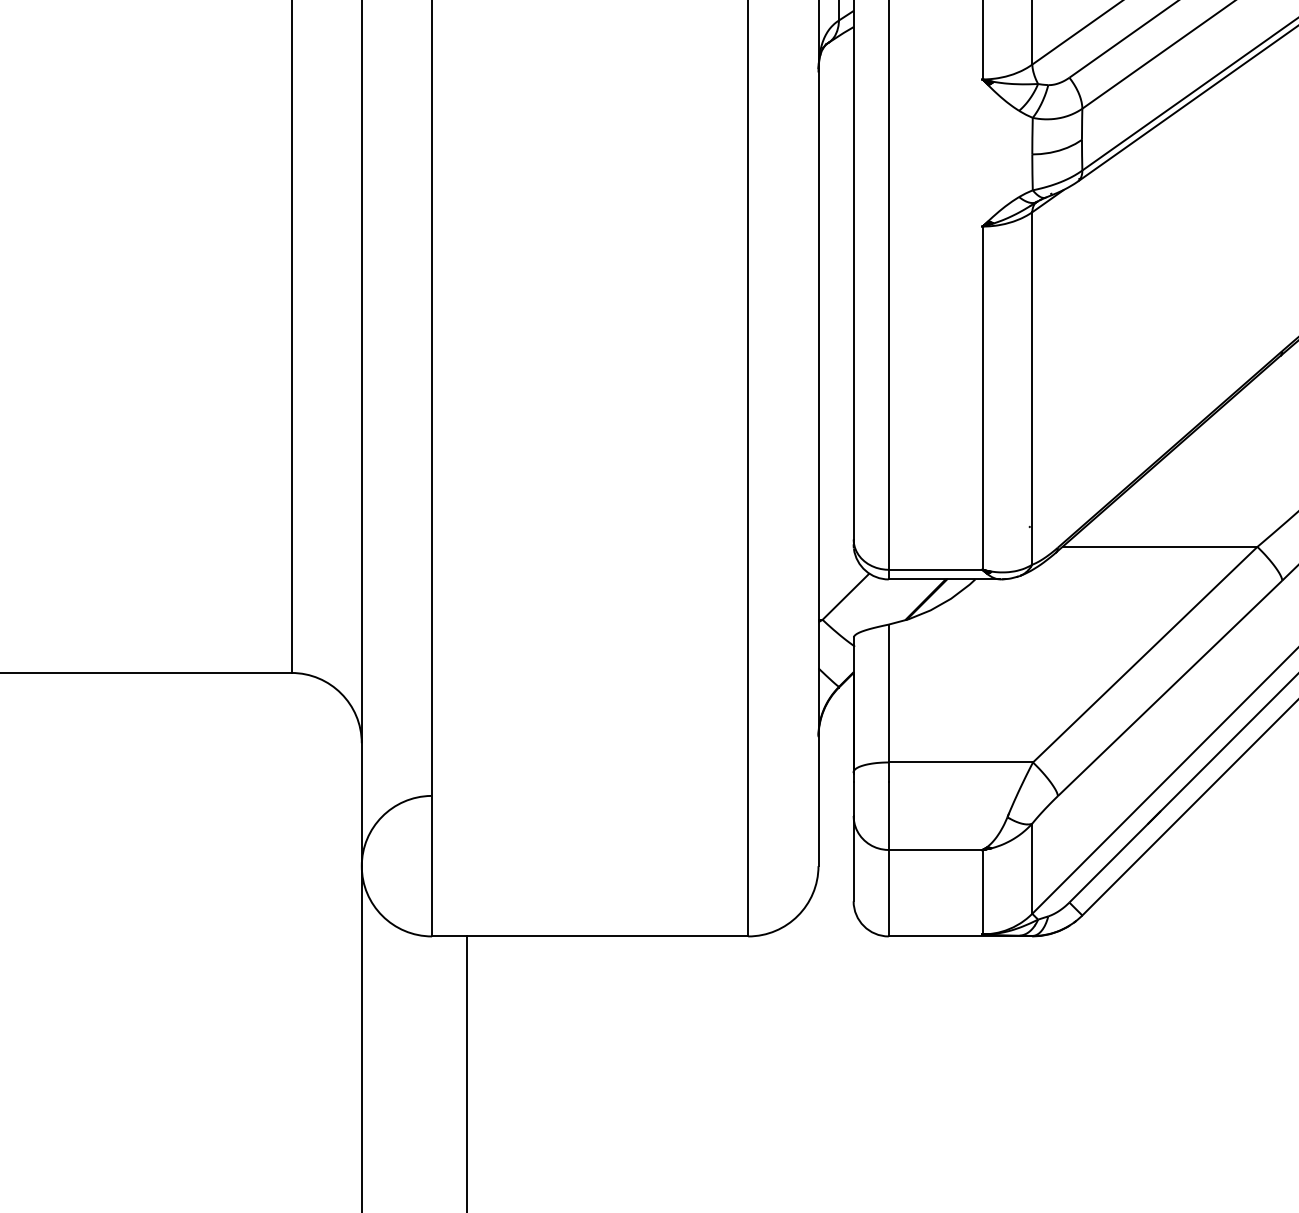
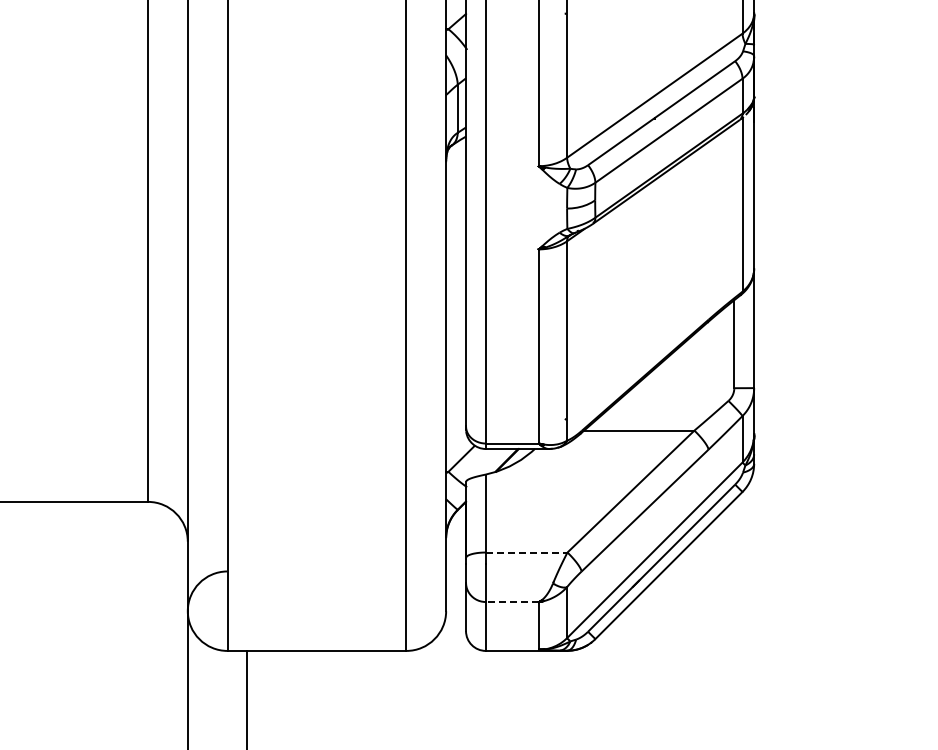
line: (960, 762) -> (526, 552), solid -> dashed
line: (935, 850) -> (512, 602), solid -> dashed

